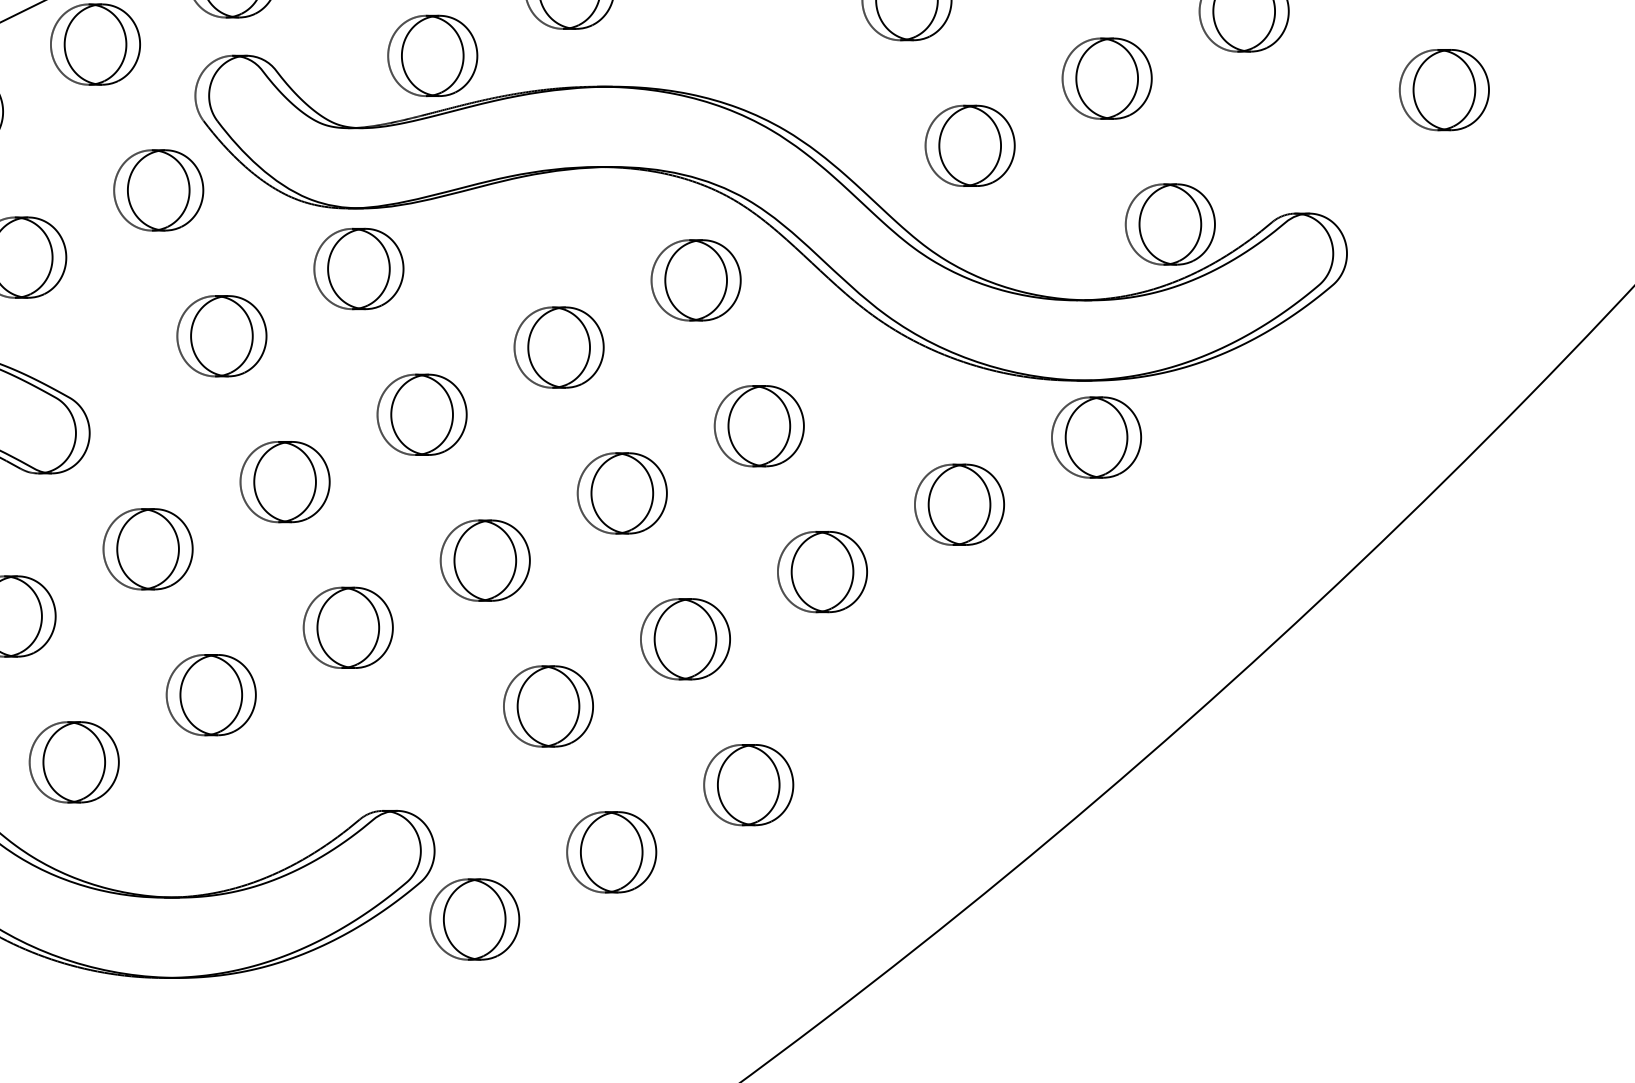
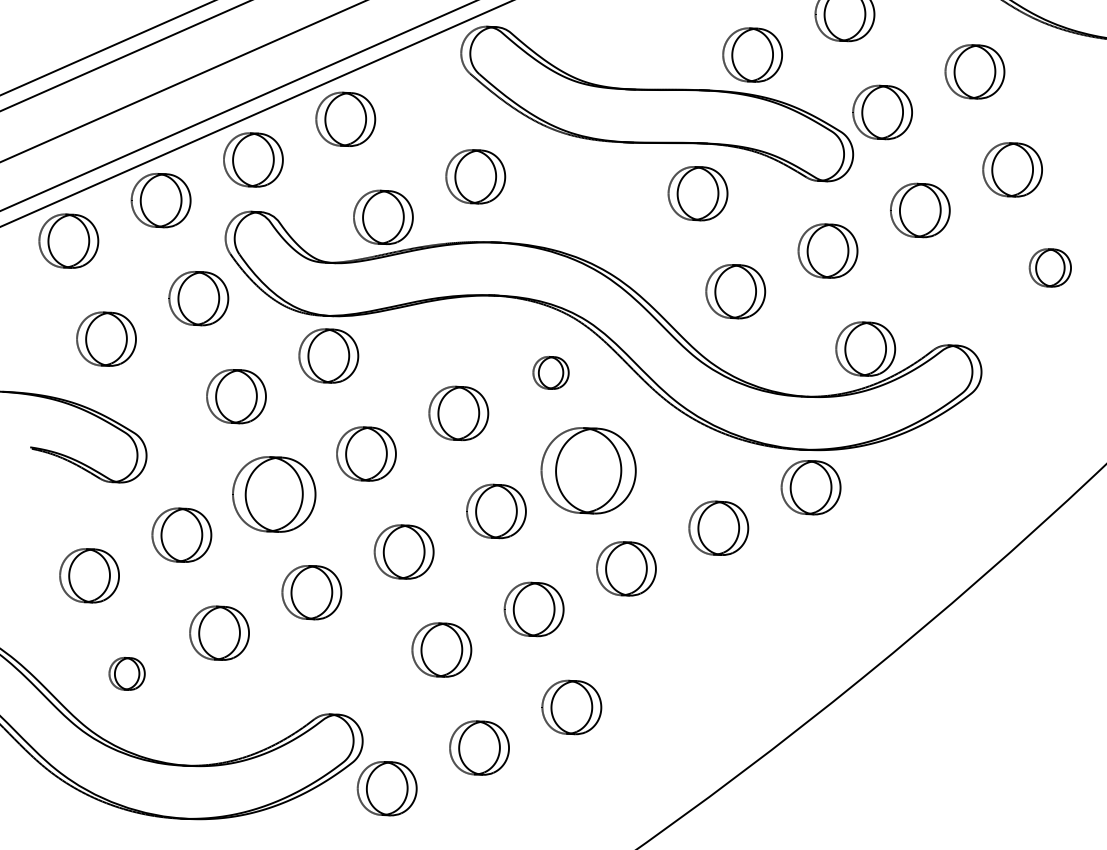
part: (1444, 89) -> (1050, 267), size x0.7
part: (695, 279) -> (550, 372), size x0.6
part: (758, 425) -> (588, 470), size x1.6
part: (284, 481) -> (273, 494), size x1.4
part: (73, 761) -> (126, 673), size x0.6

